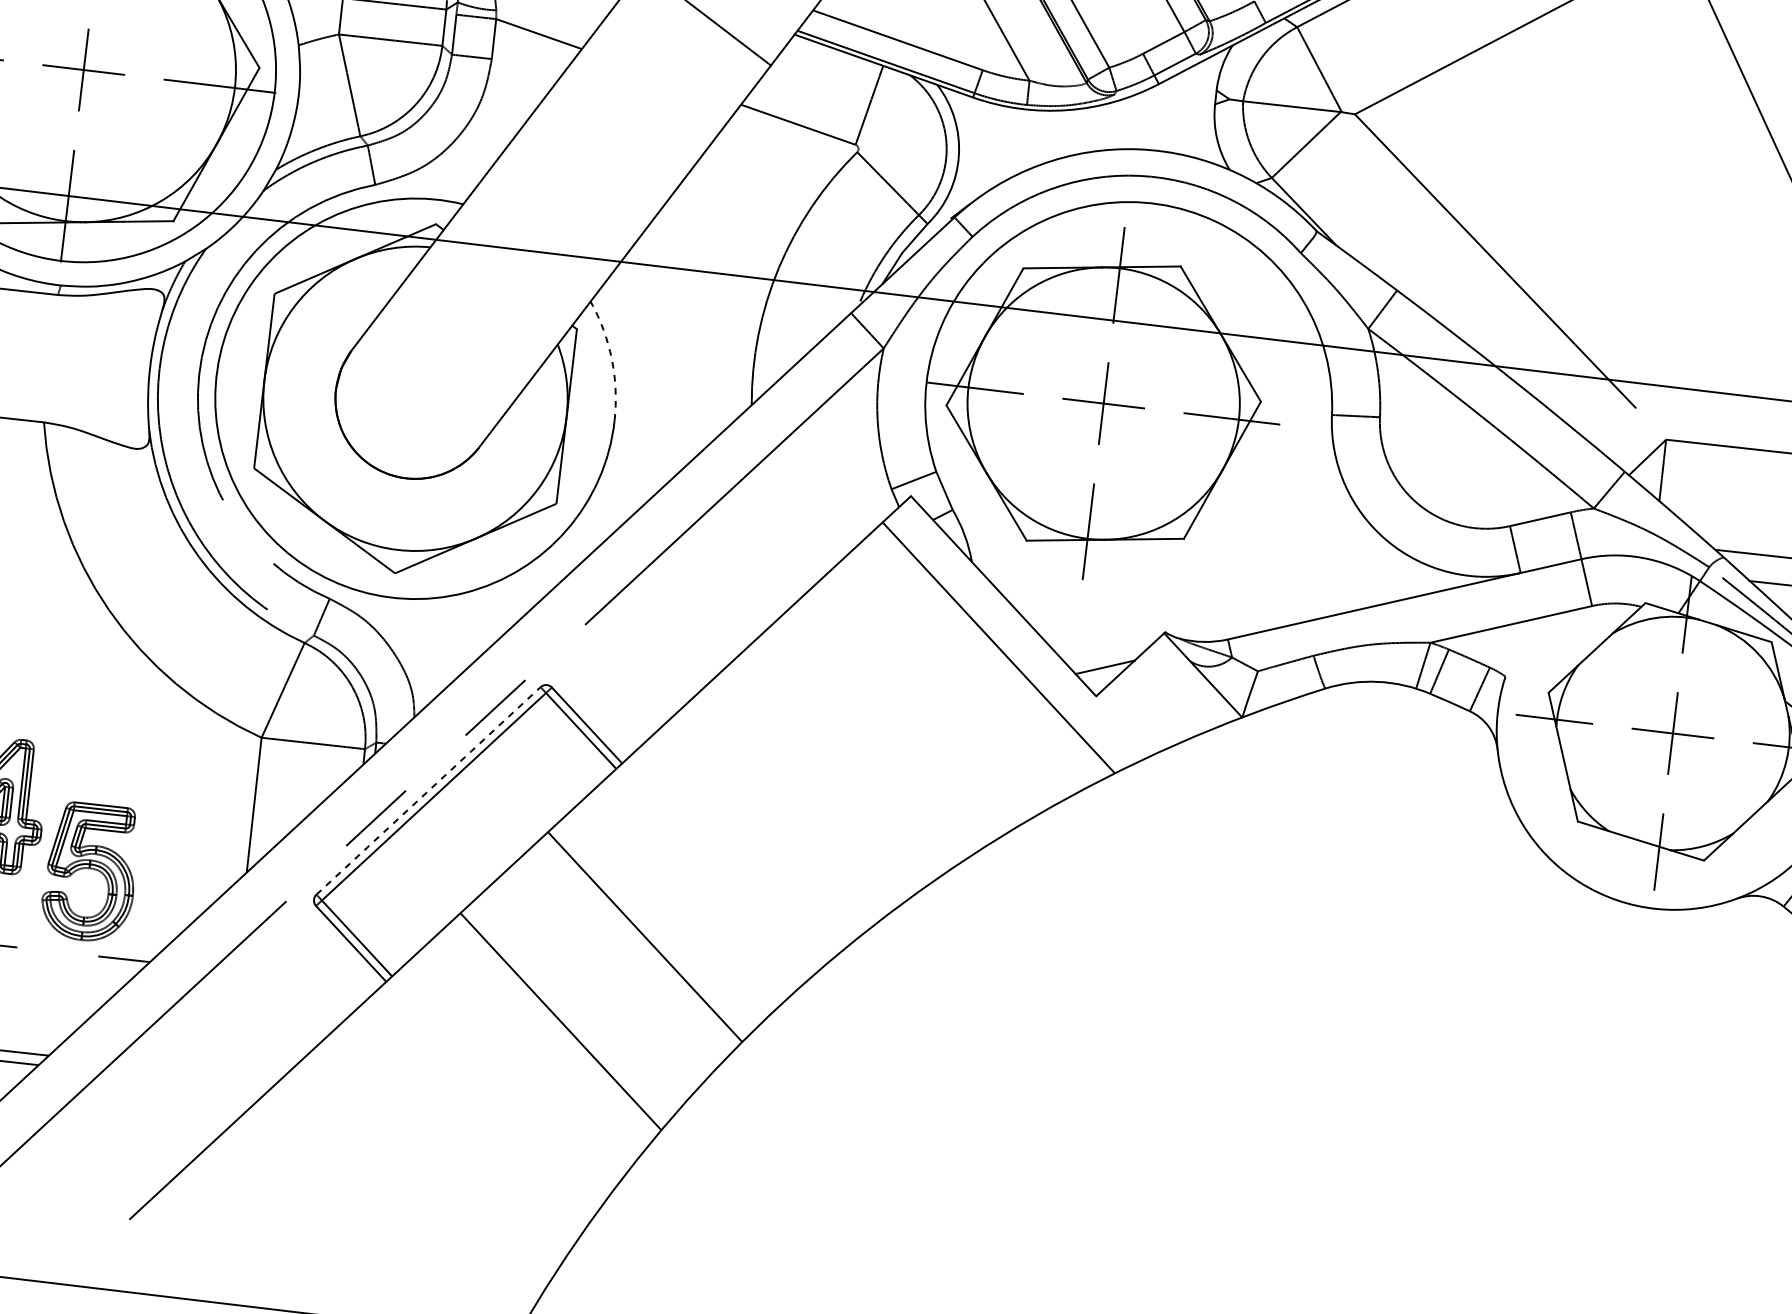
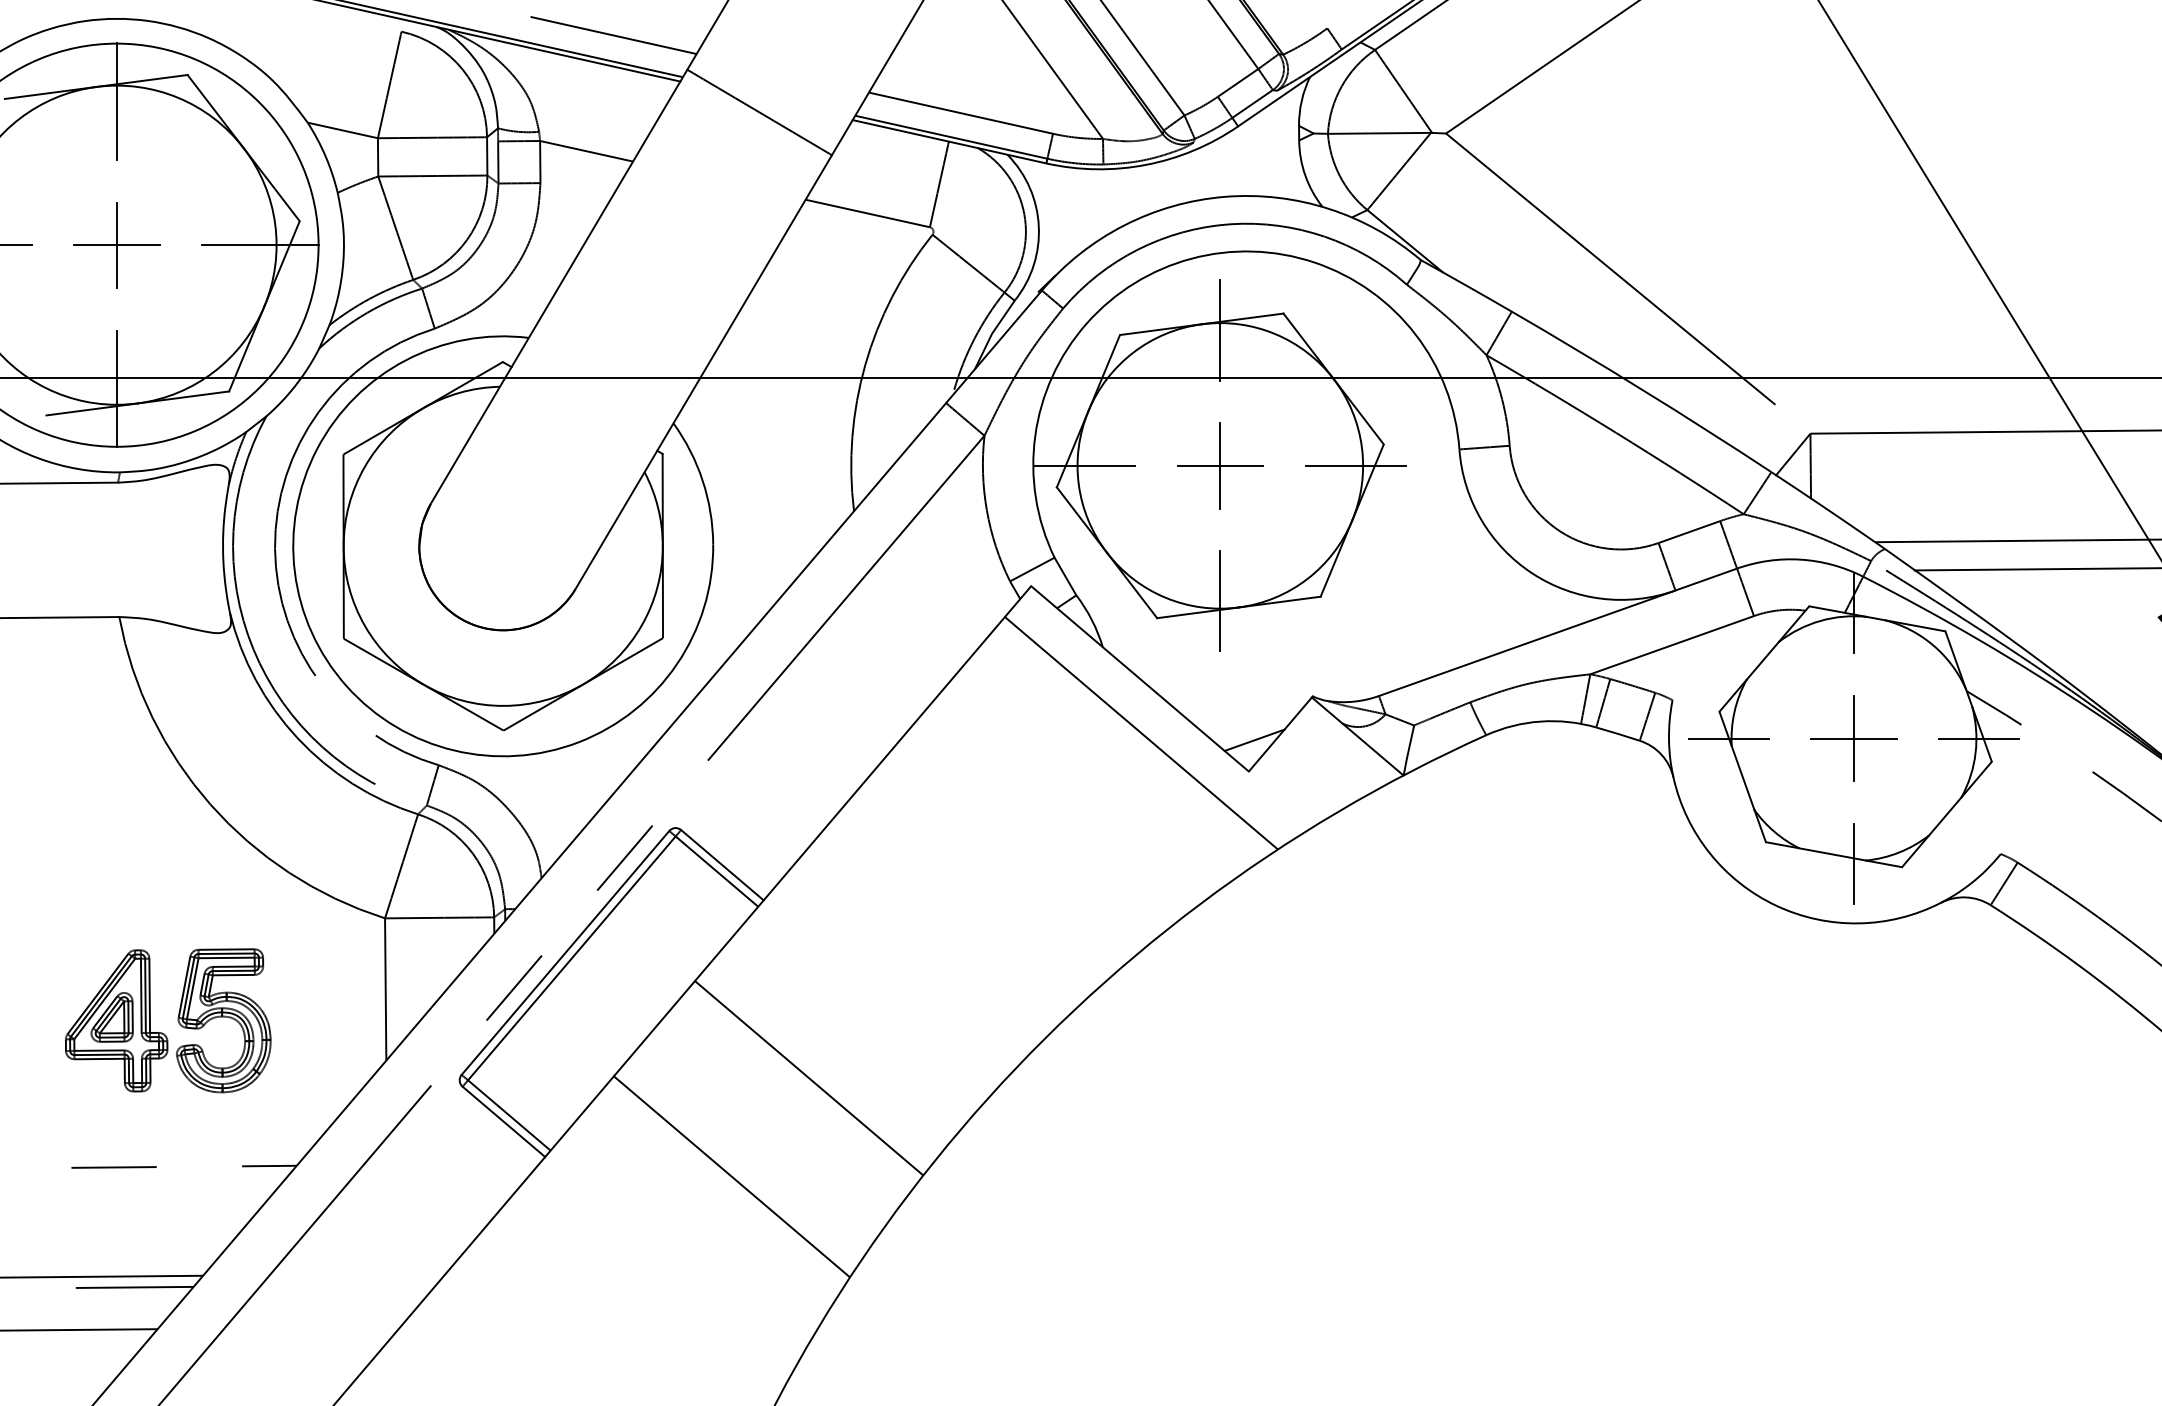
arc: (611, 358) -> (702, 480), dashed -> solid
line: (428, 790) -> (565, 952), dashed -> solid
part: (90, 872) -> (223, 1020), moved

